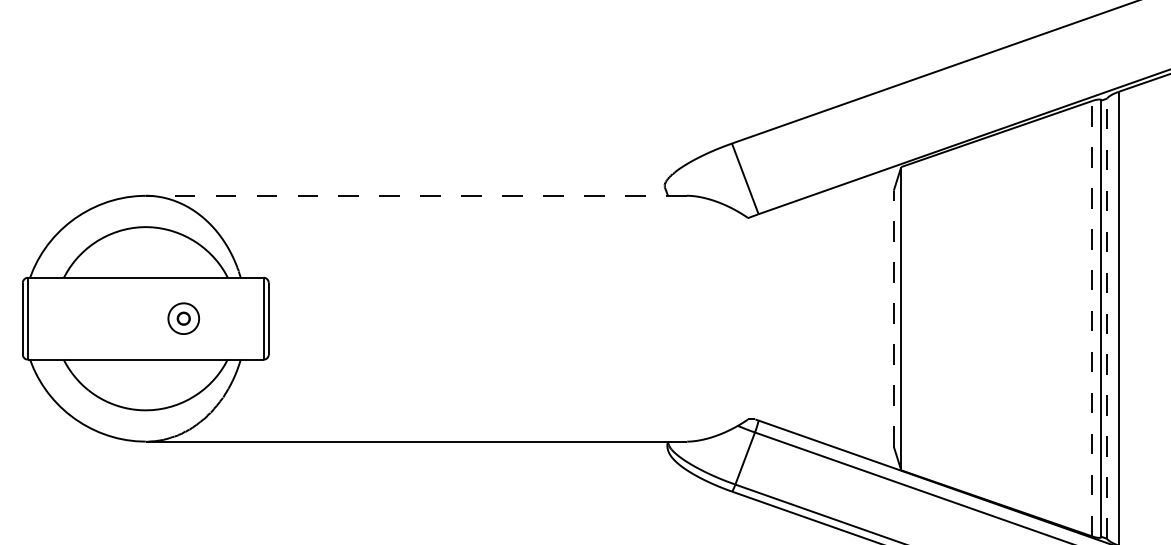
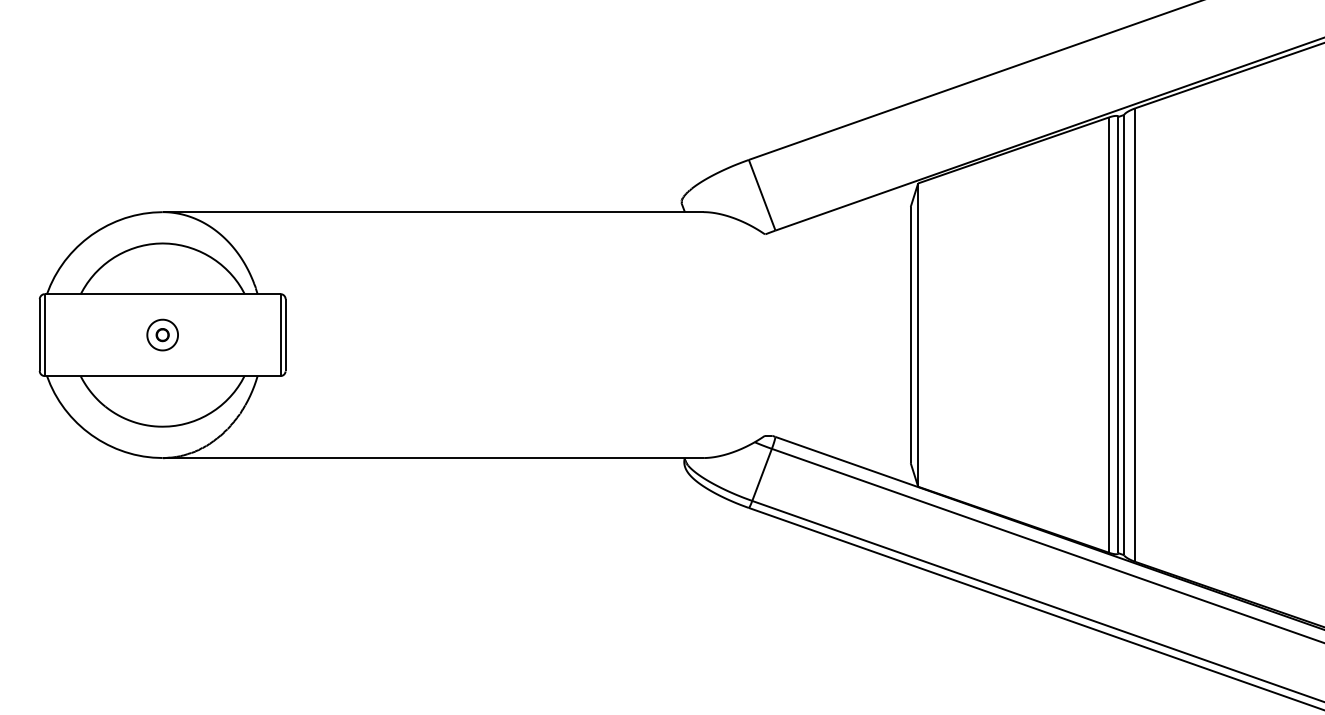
line: (415, 196) -> (432, 212), dashed -> solid
part: (183, 318) -> (162, 334), moved
line: (893, 318) -> (910, 334), dashed -> solid
line: (1107, 318) -> (1124, 334), dashed -> solid
line: (1091, 319) -> (1108, 335), dashed -> solid

